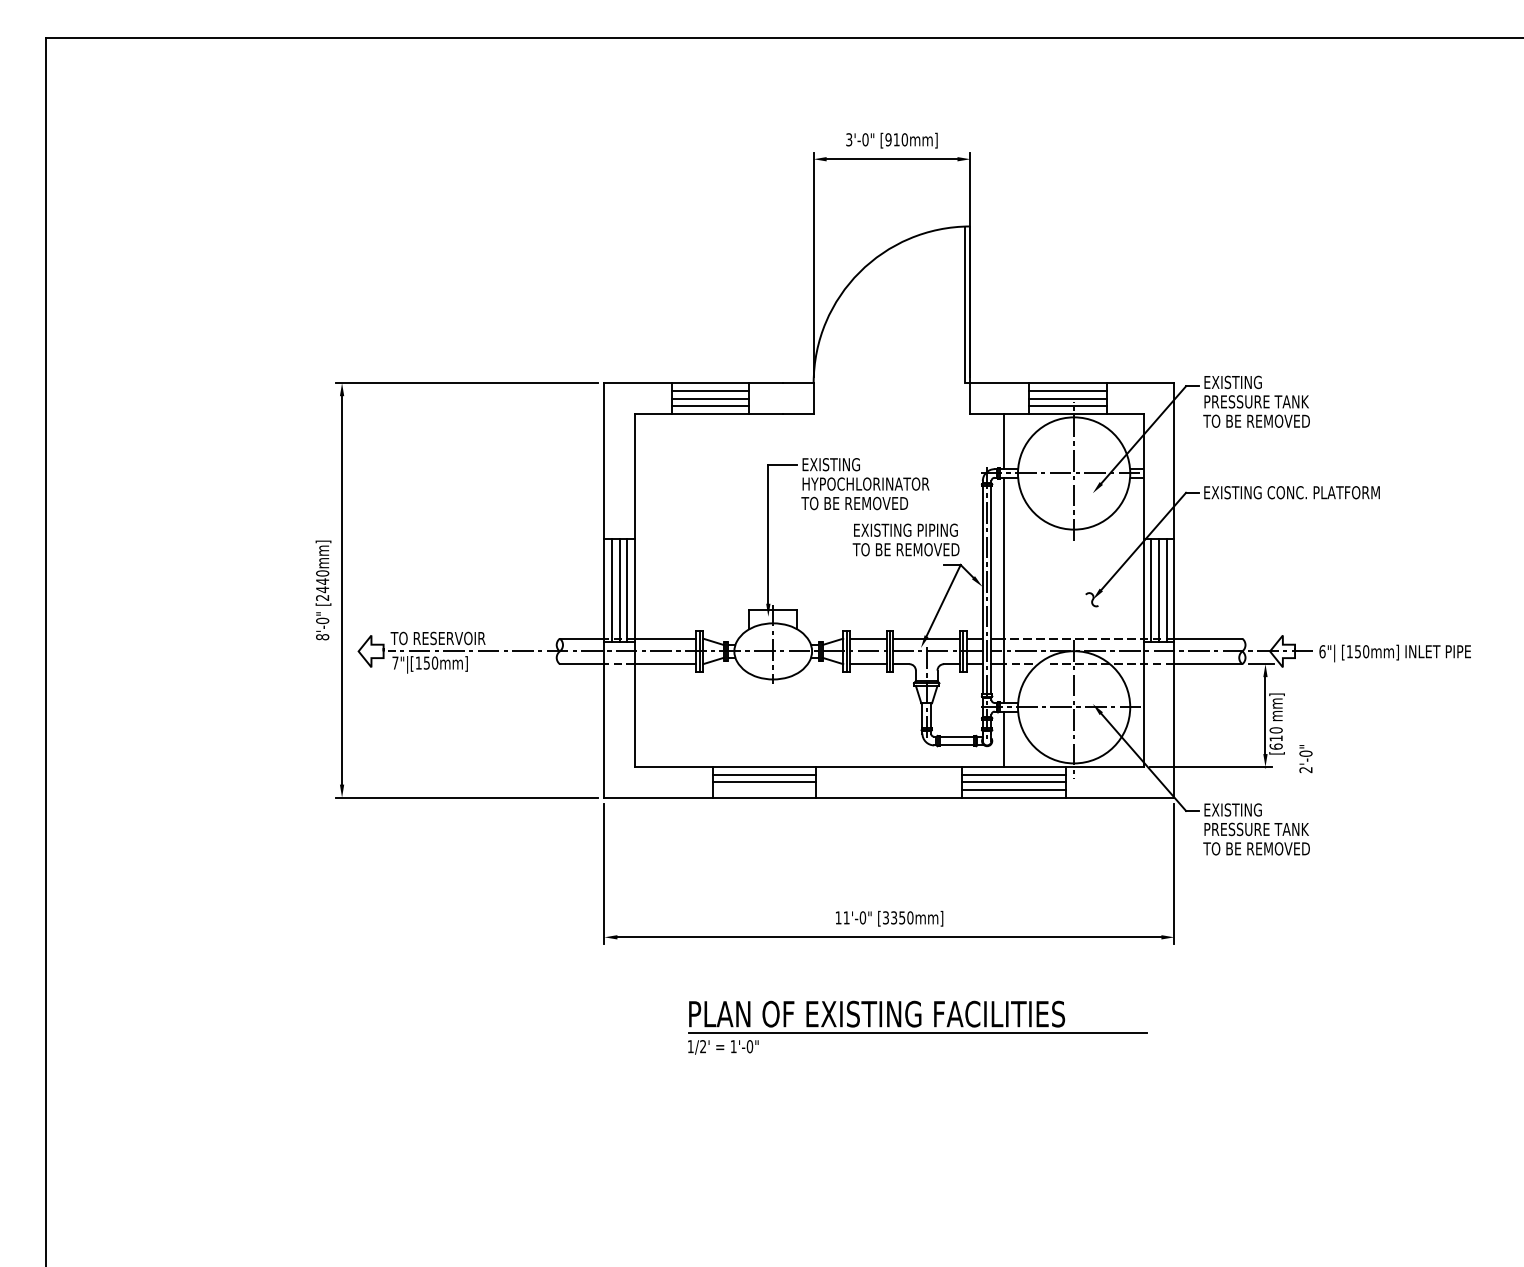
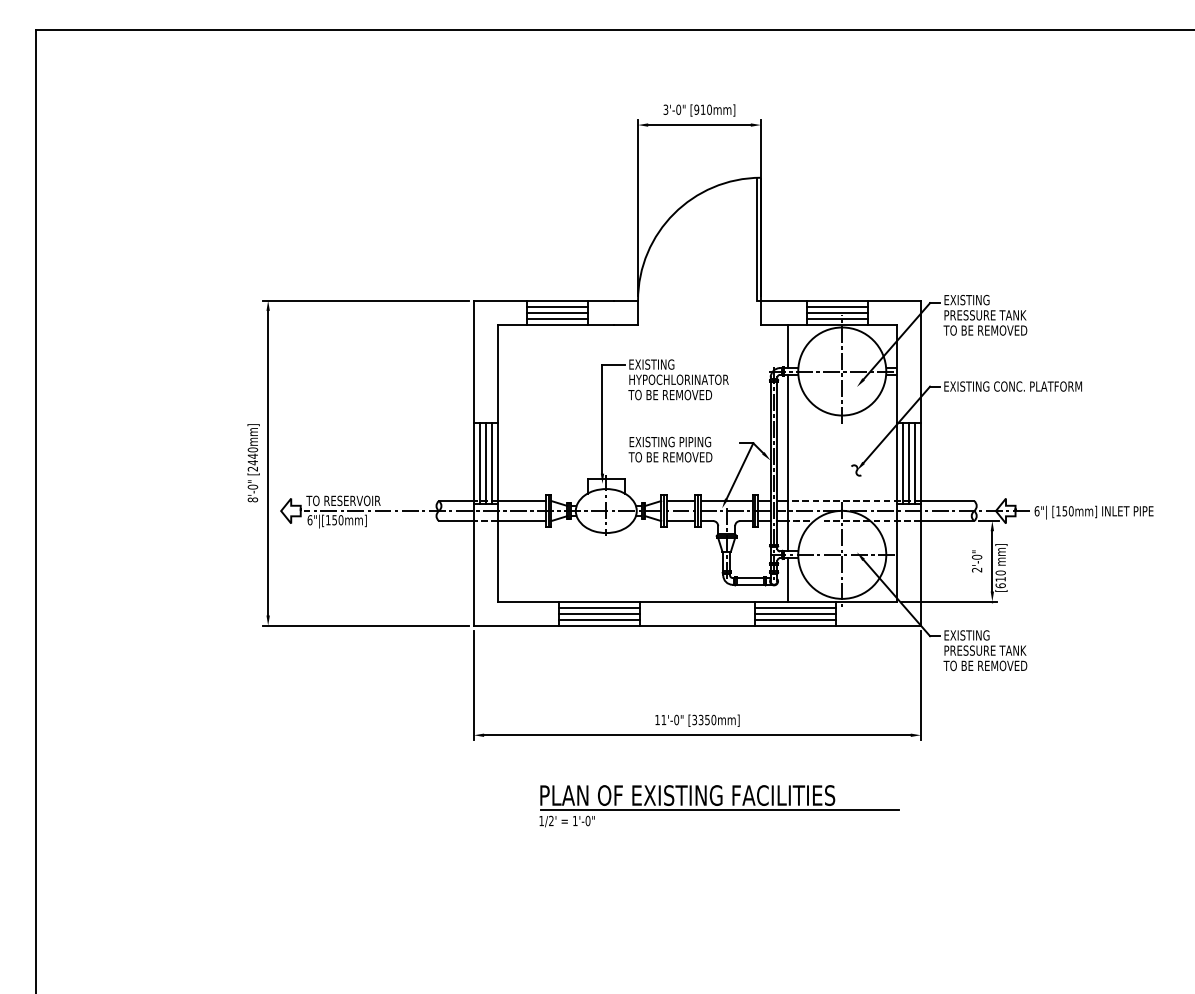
text: (906, 539) -> (670, 449), moved
text: (394, 663) -> (309, 520), 7"|[150mm] -> 6"|[150mm]
text: (1306, 759) -> (977, 561), moved
line: (764, 789) -> (599, 619), added

